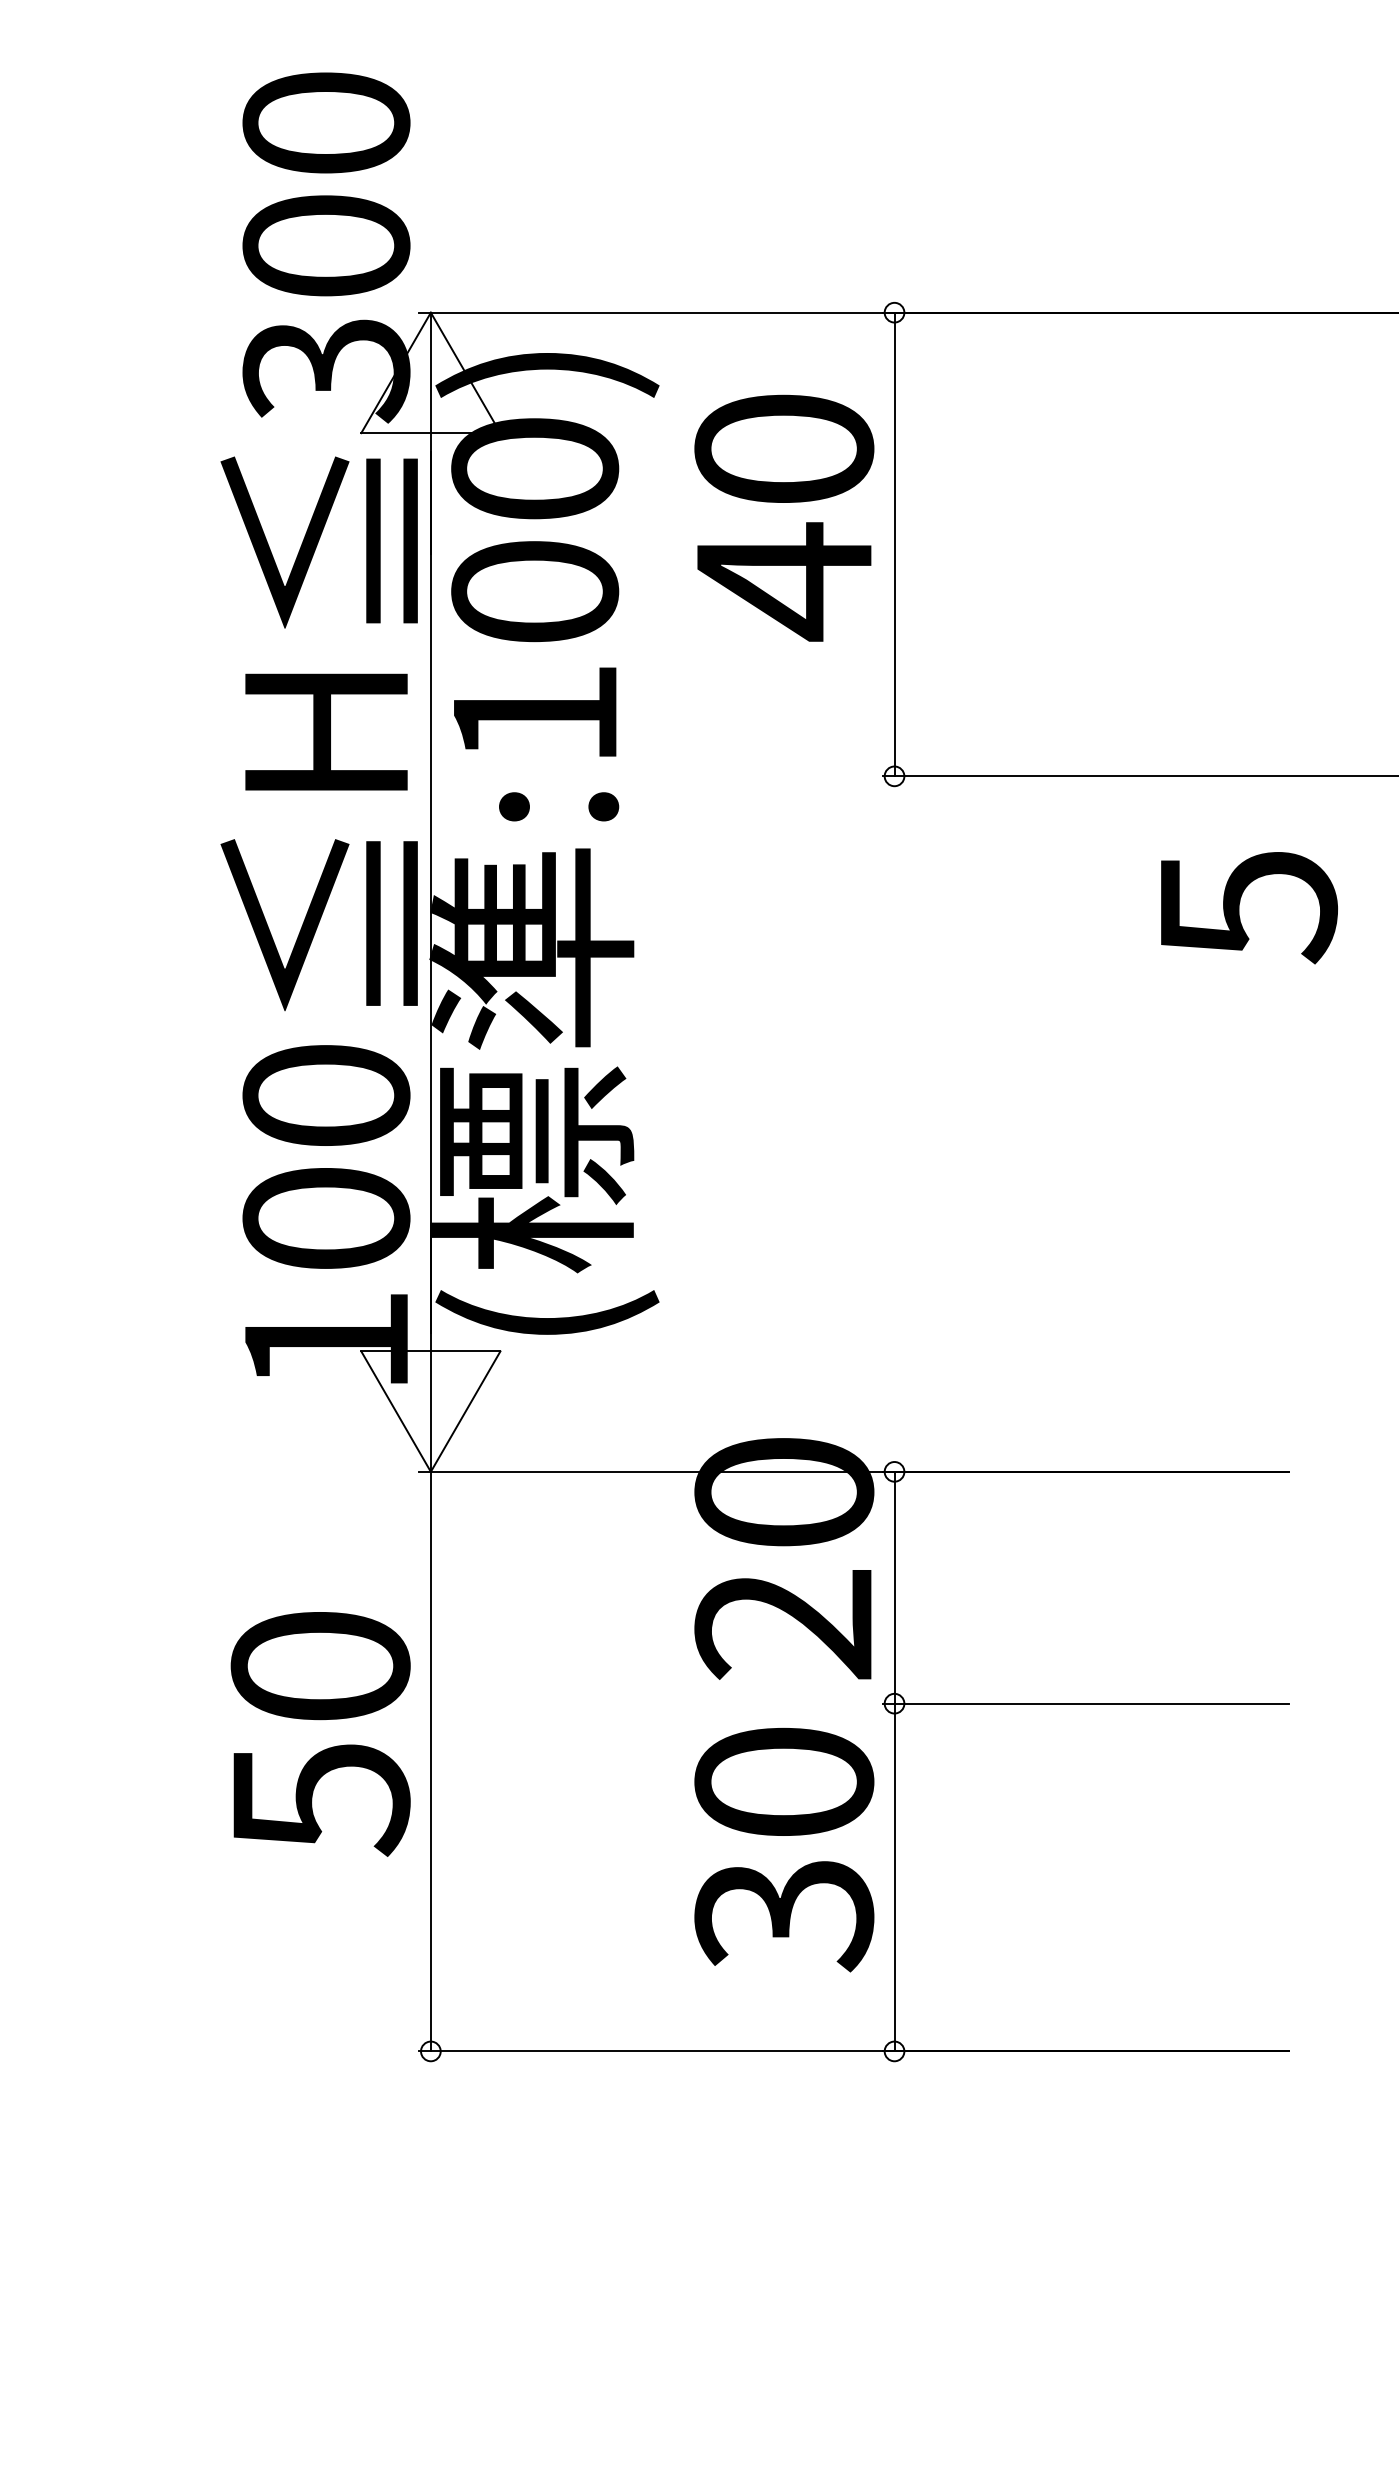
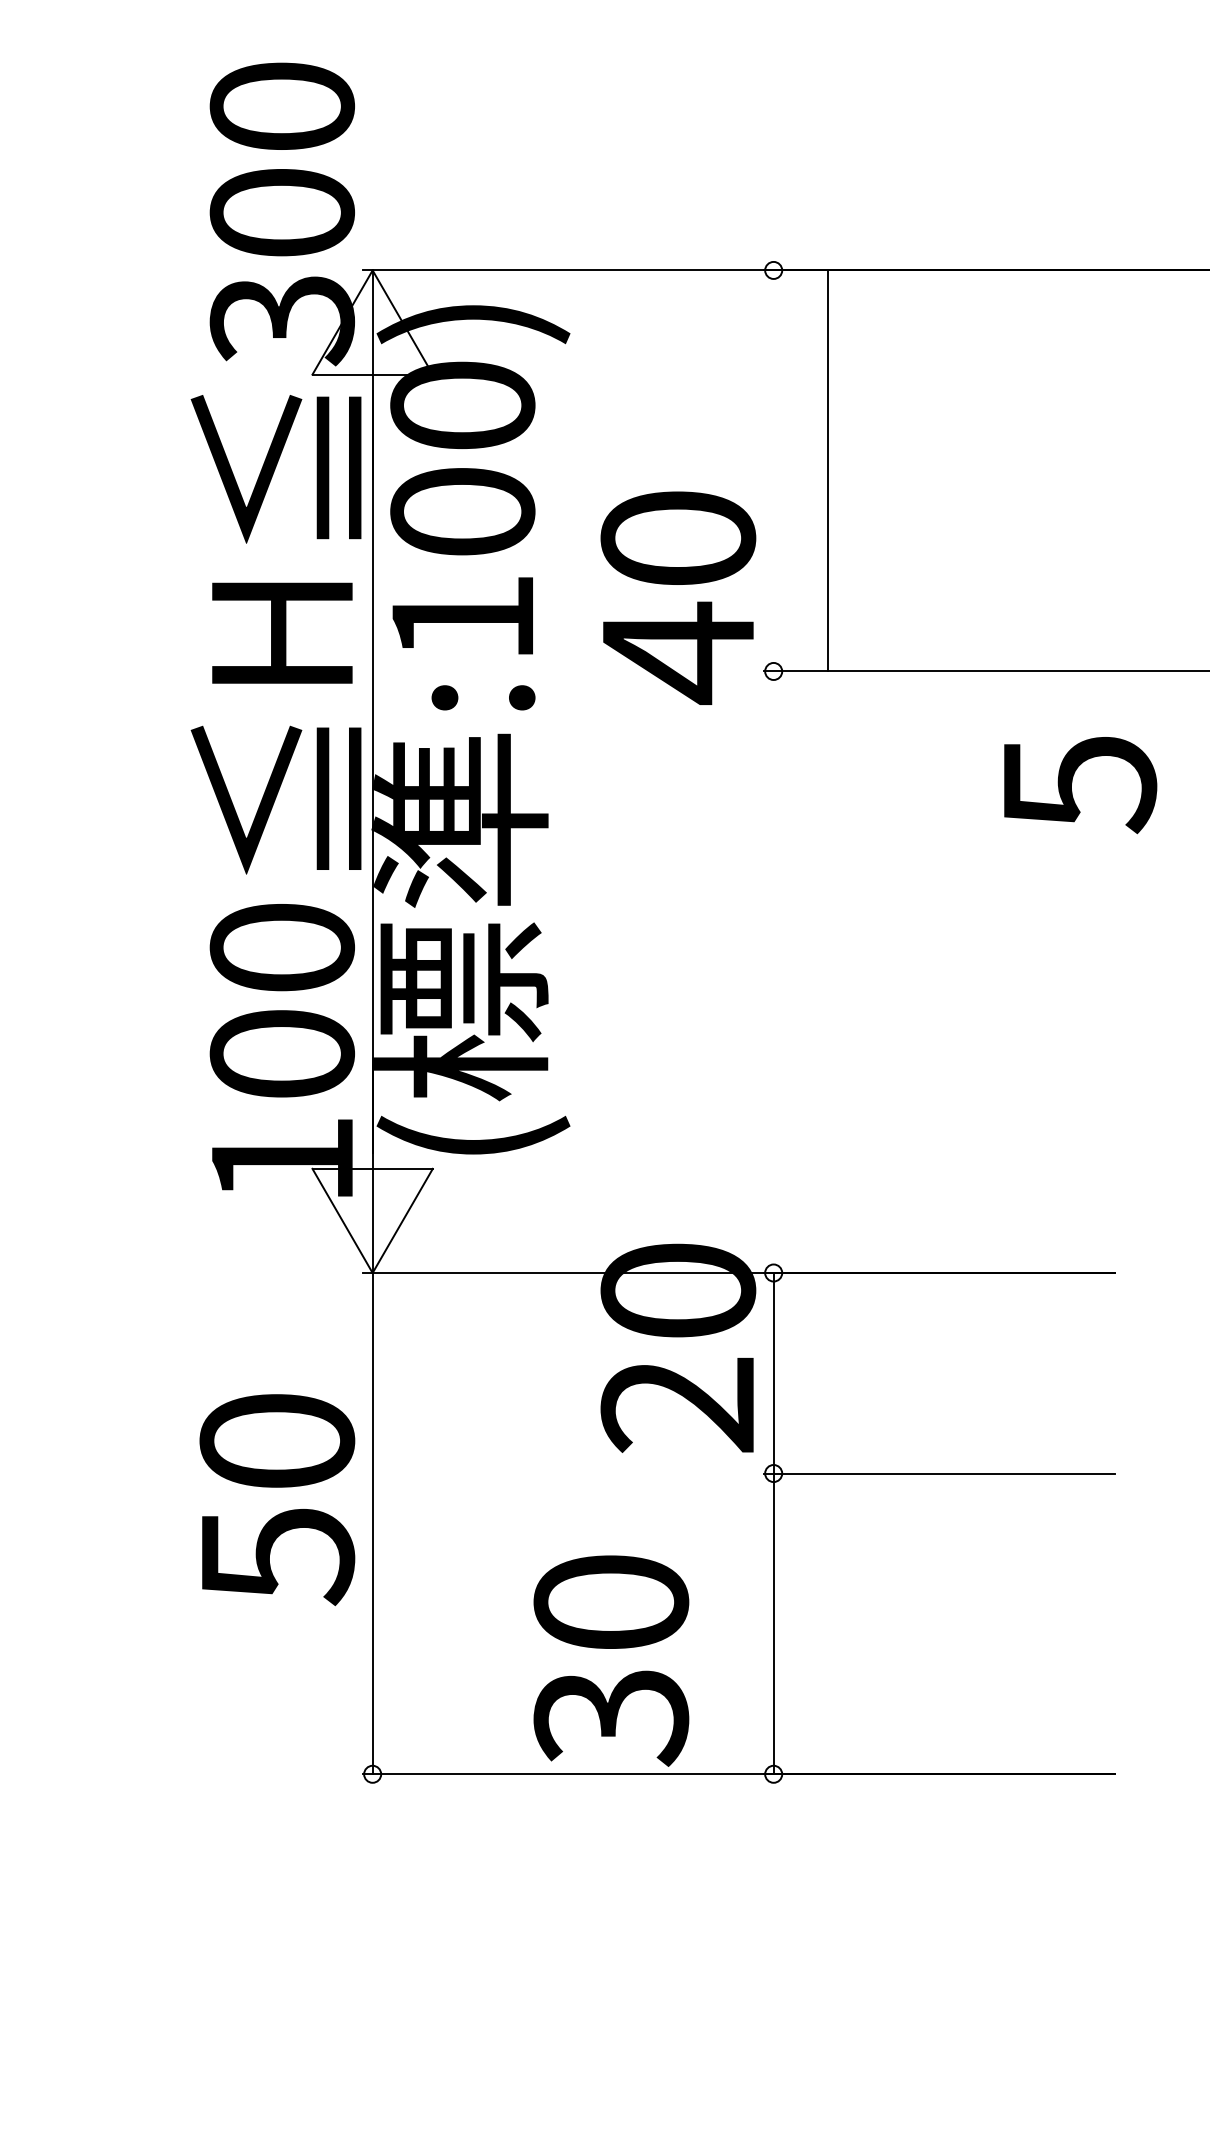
text: (784, 517) -> (678, 597), moved
line: (894, 543) -> (827, 470), moved
text: (784, 1849) -> (611, 1660), moved

